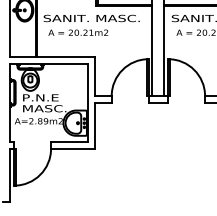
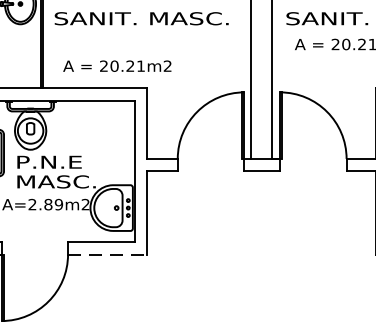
text: (78, 32) -> (117, 65), moved
line: (72, 148) -> (106, 253), solid -> dashed

